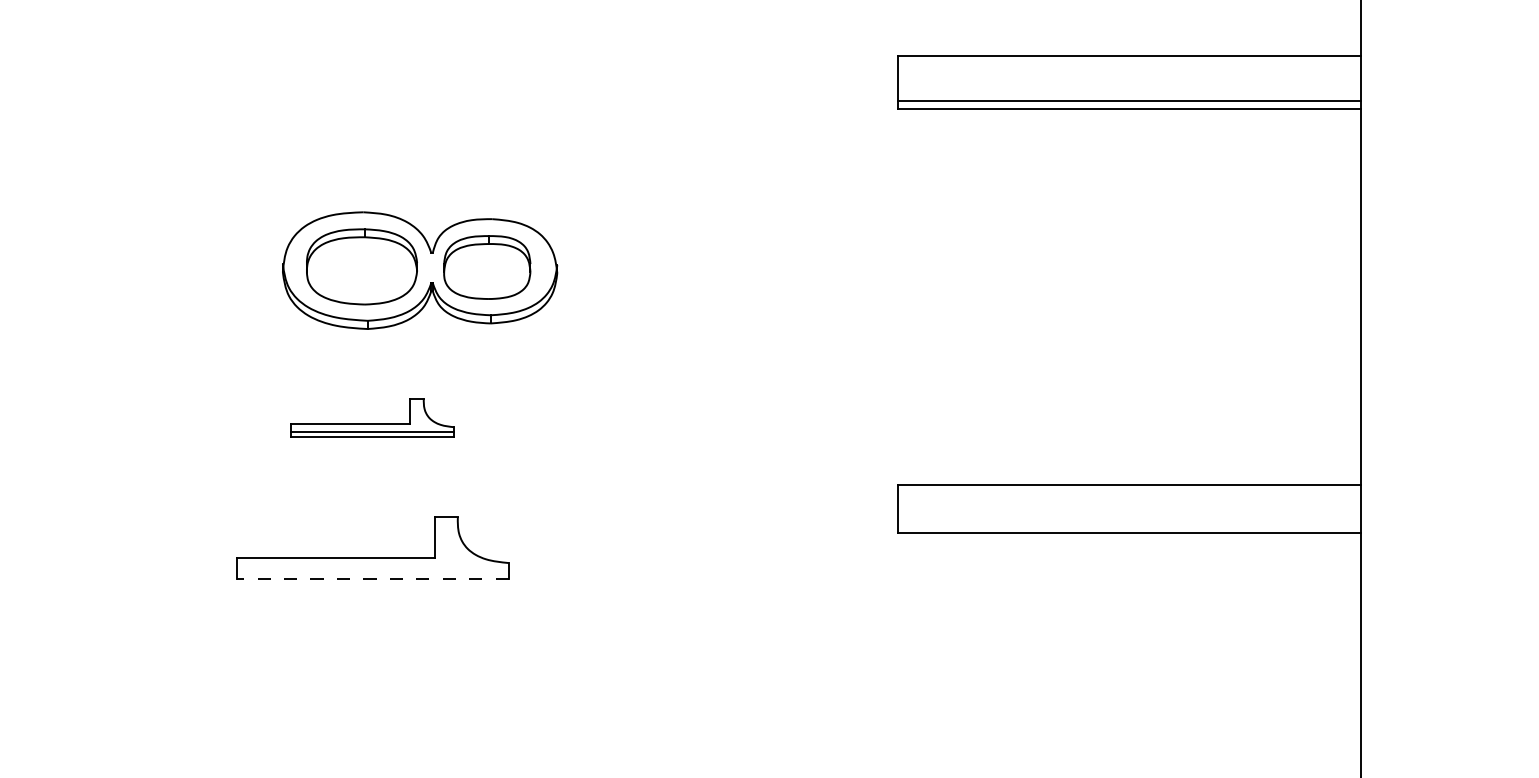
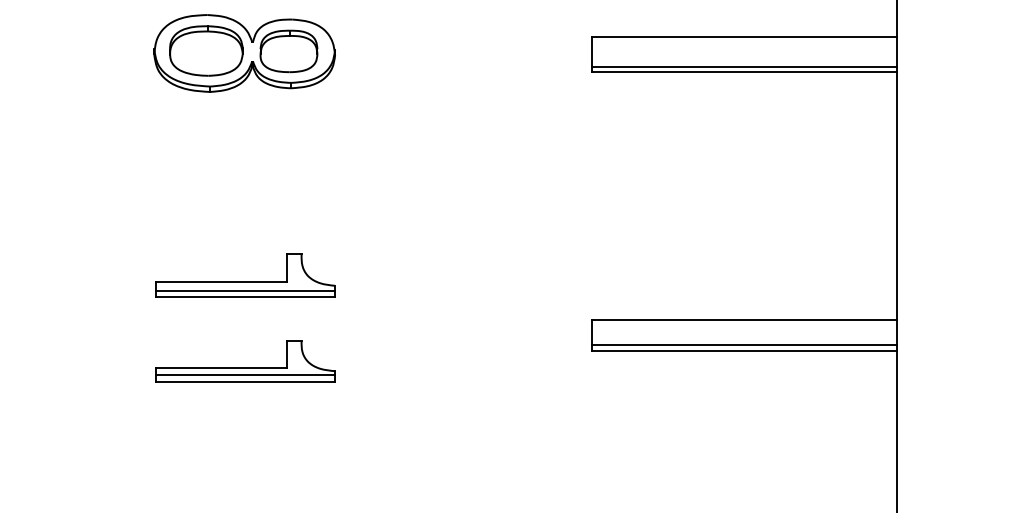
part: (419, 270) -> (244, 53), moved
part: (372, 417) -> (245, 275), size x1.67
line: (1128, 524) -> (743, 345), added
line: (372, 569) -> (245, 375), added
line: (372, 578) -> (245, 381), dashed -> solid

